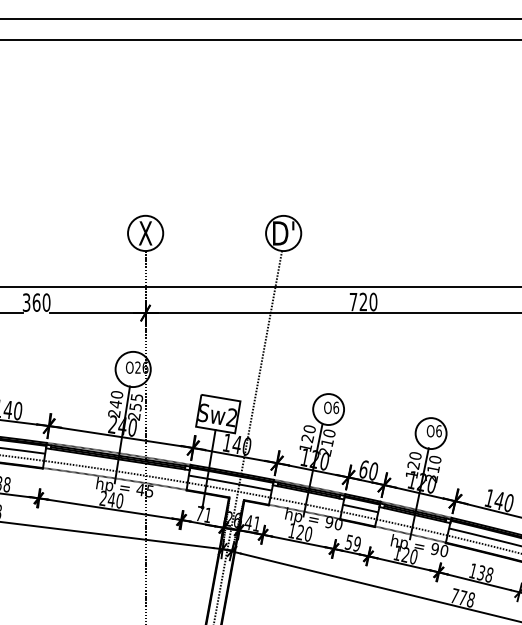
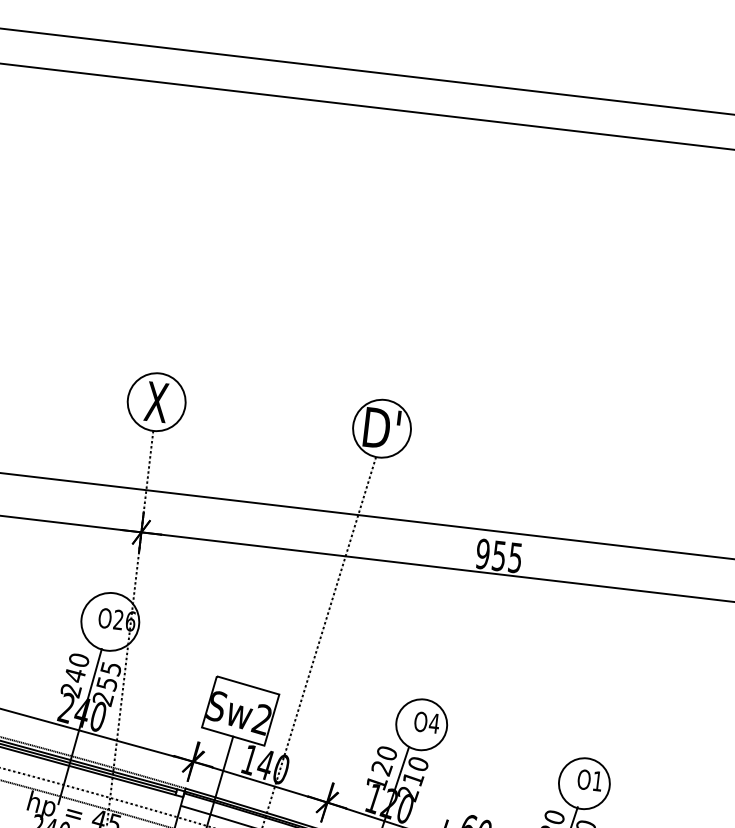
text: (363, 301) -> (499, 555), 720 -> 955
text: (336, 407) -> (434, 723), O6 -> O4
text: (438, 431) -> (596, 781), O6 -> O1

